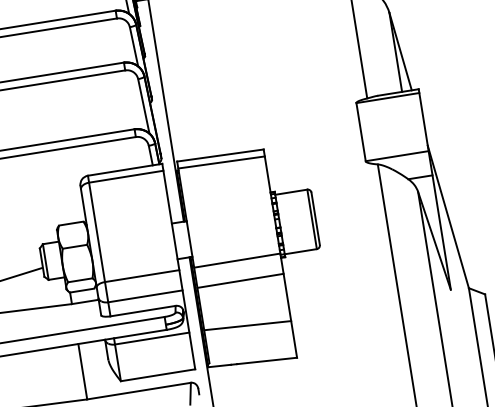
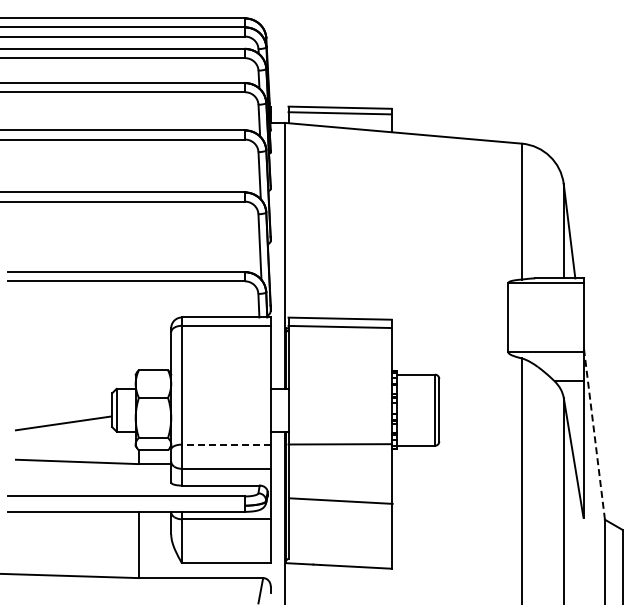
line: (448, 216) -> (594, 432), solid -> dashed
line: (141, 276) -> (225, 444), solid -> dashed
line: (240, 280) -> (339, 468), removed
line: (247, 325) -> (340, 500), moved

